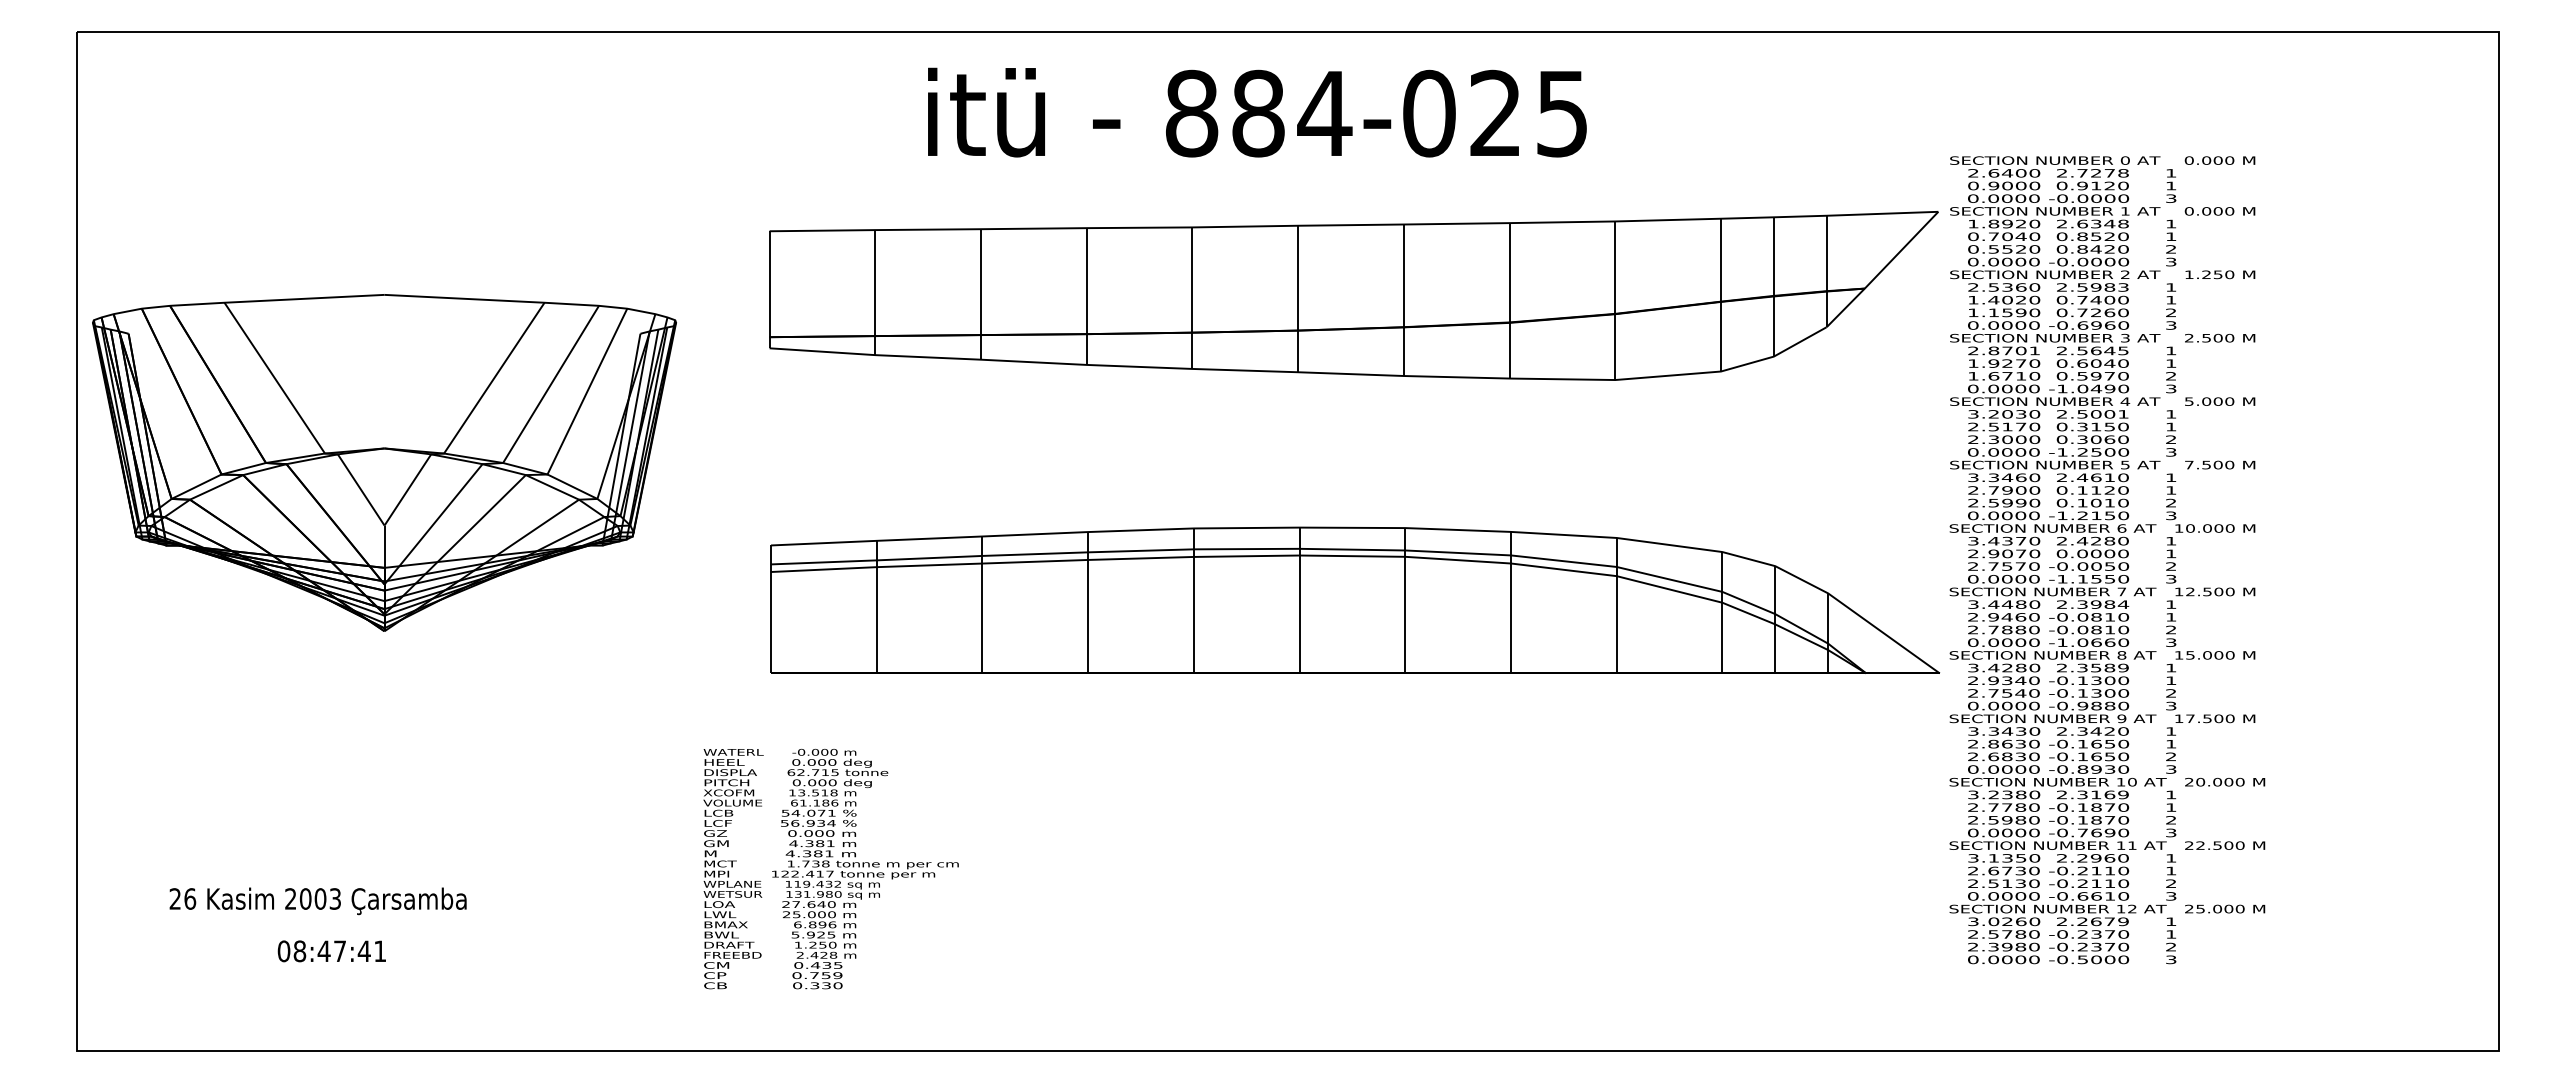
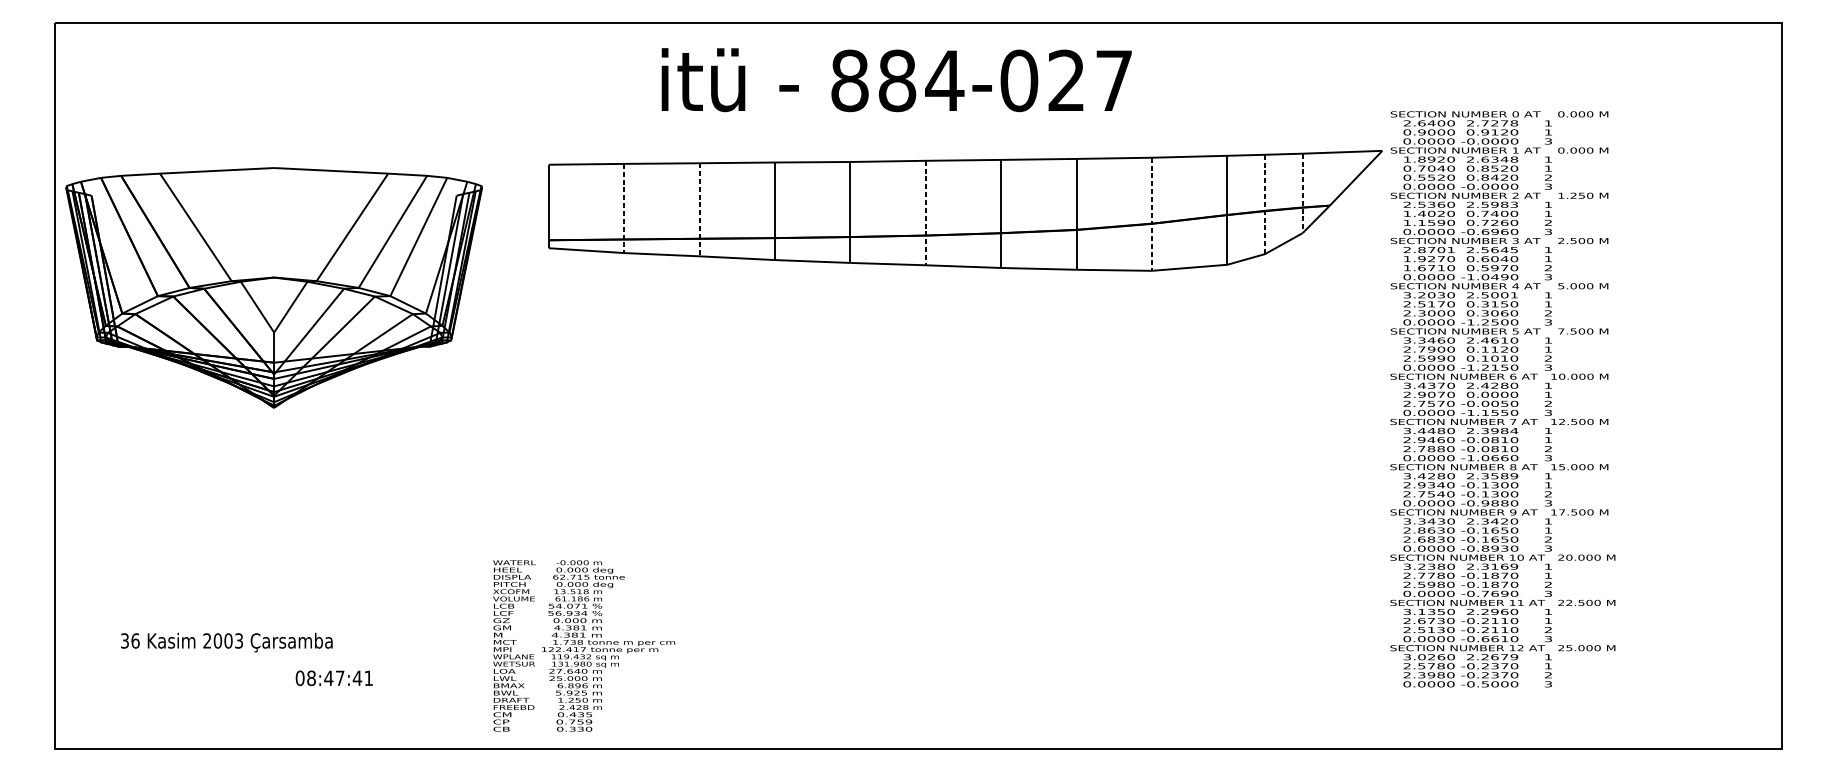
text: (1561, 114) -> (1113, 81), 884-025 -> 884-027
line: (1826, 271) -> (1302, 193), solid -> dashed
line: (1773, 286) -> (1264, 204), solid -> dashed
line: (875, 292) -> (624, 208), solid -> dashed
line: (981, 294) -> (699, 209), solid -> dashed
line: (1298, 299) -> (925, 213), solid -> dashed
line: (1615, 301) -> (1152, 214), solid -> dashed
part: (384, 462) -> (274, 287), moved
part: (1355, 599) -> (966, 427), removed
text: (830, 868) -> (583, 645), moved
text: (174, 898) -> (124, 640), 26 -> 36
text: (331, 951) -> (334, 678), moved

